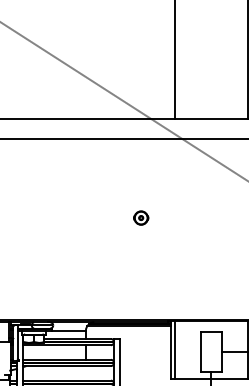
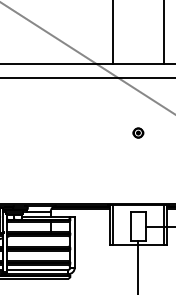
part: (141, 217) -> (138, 132), moved

